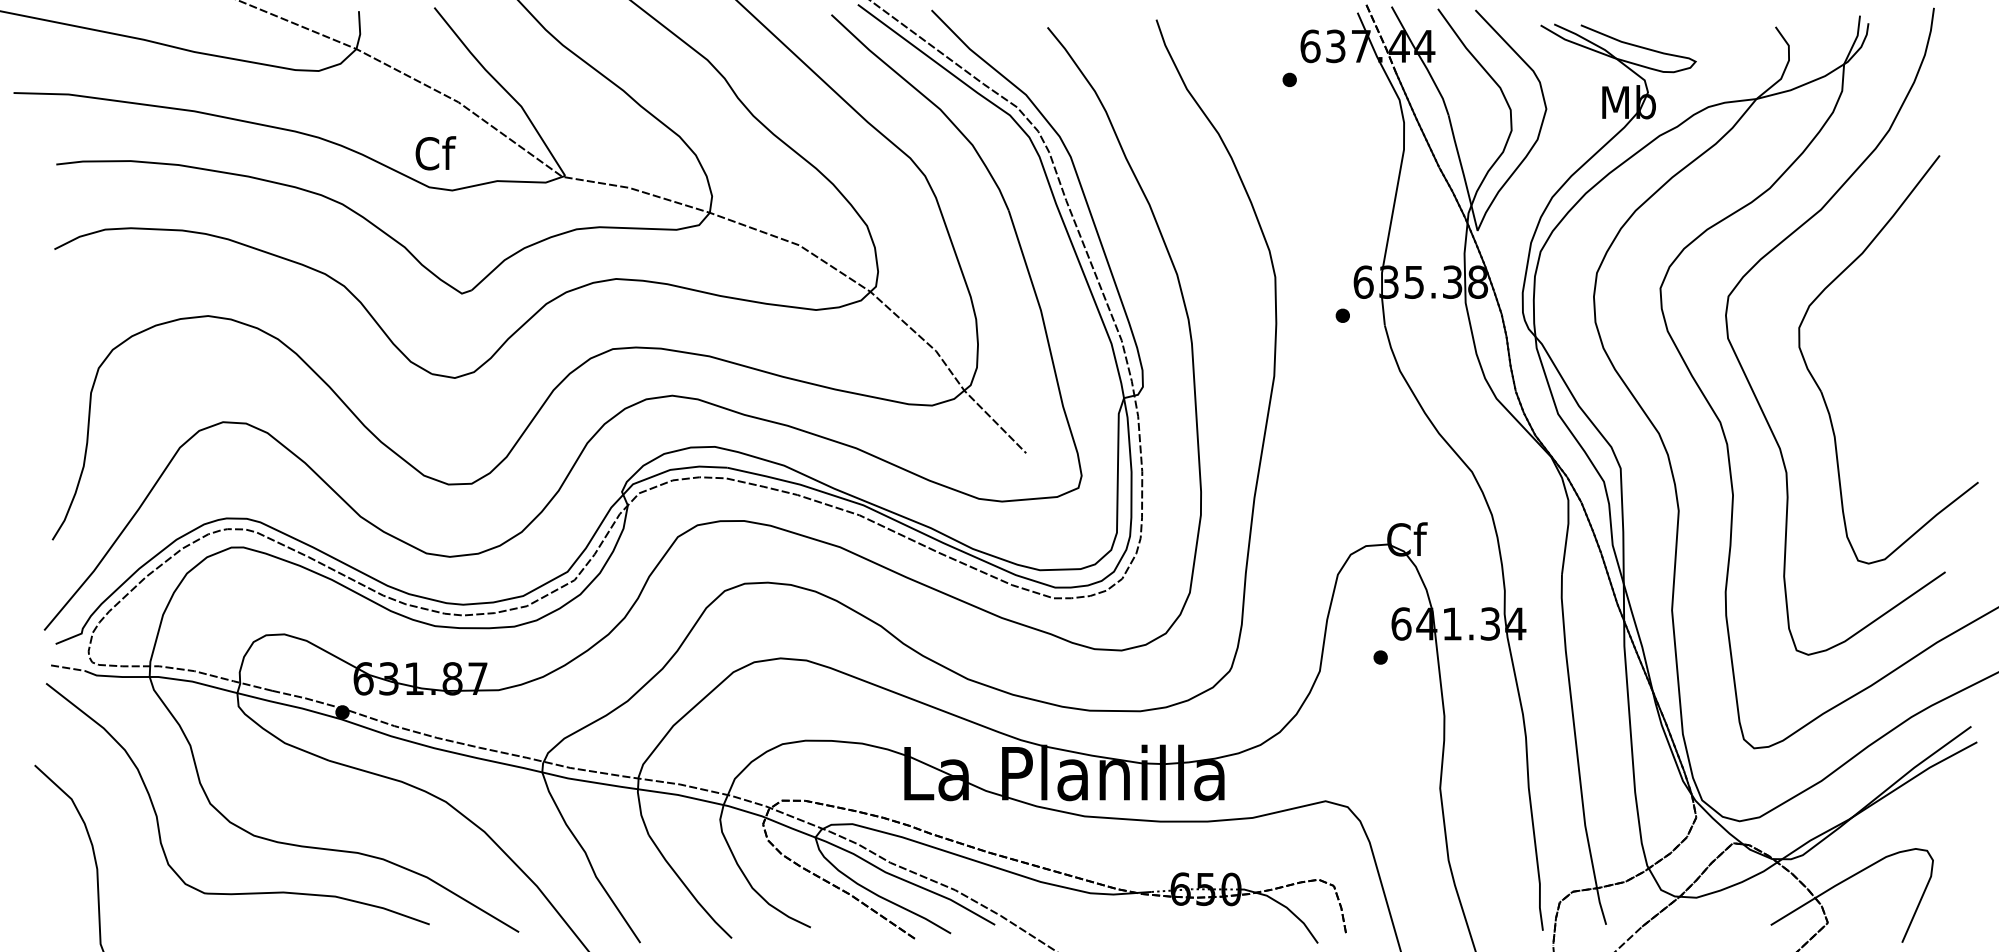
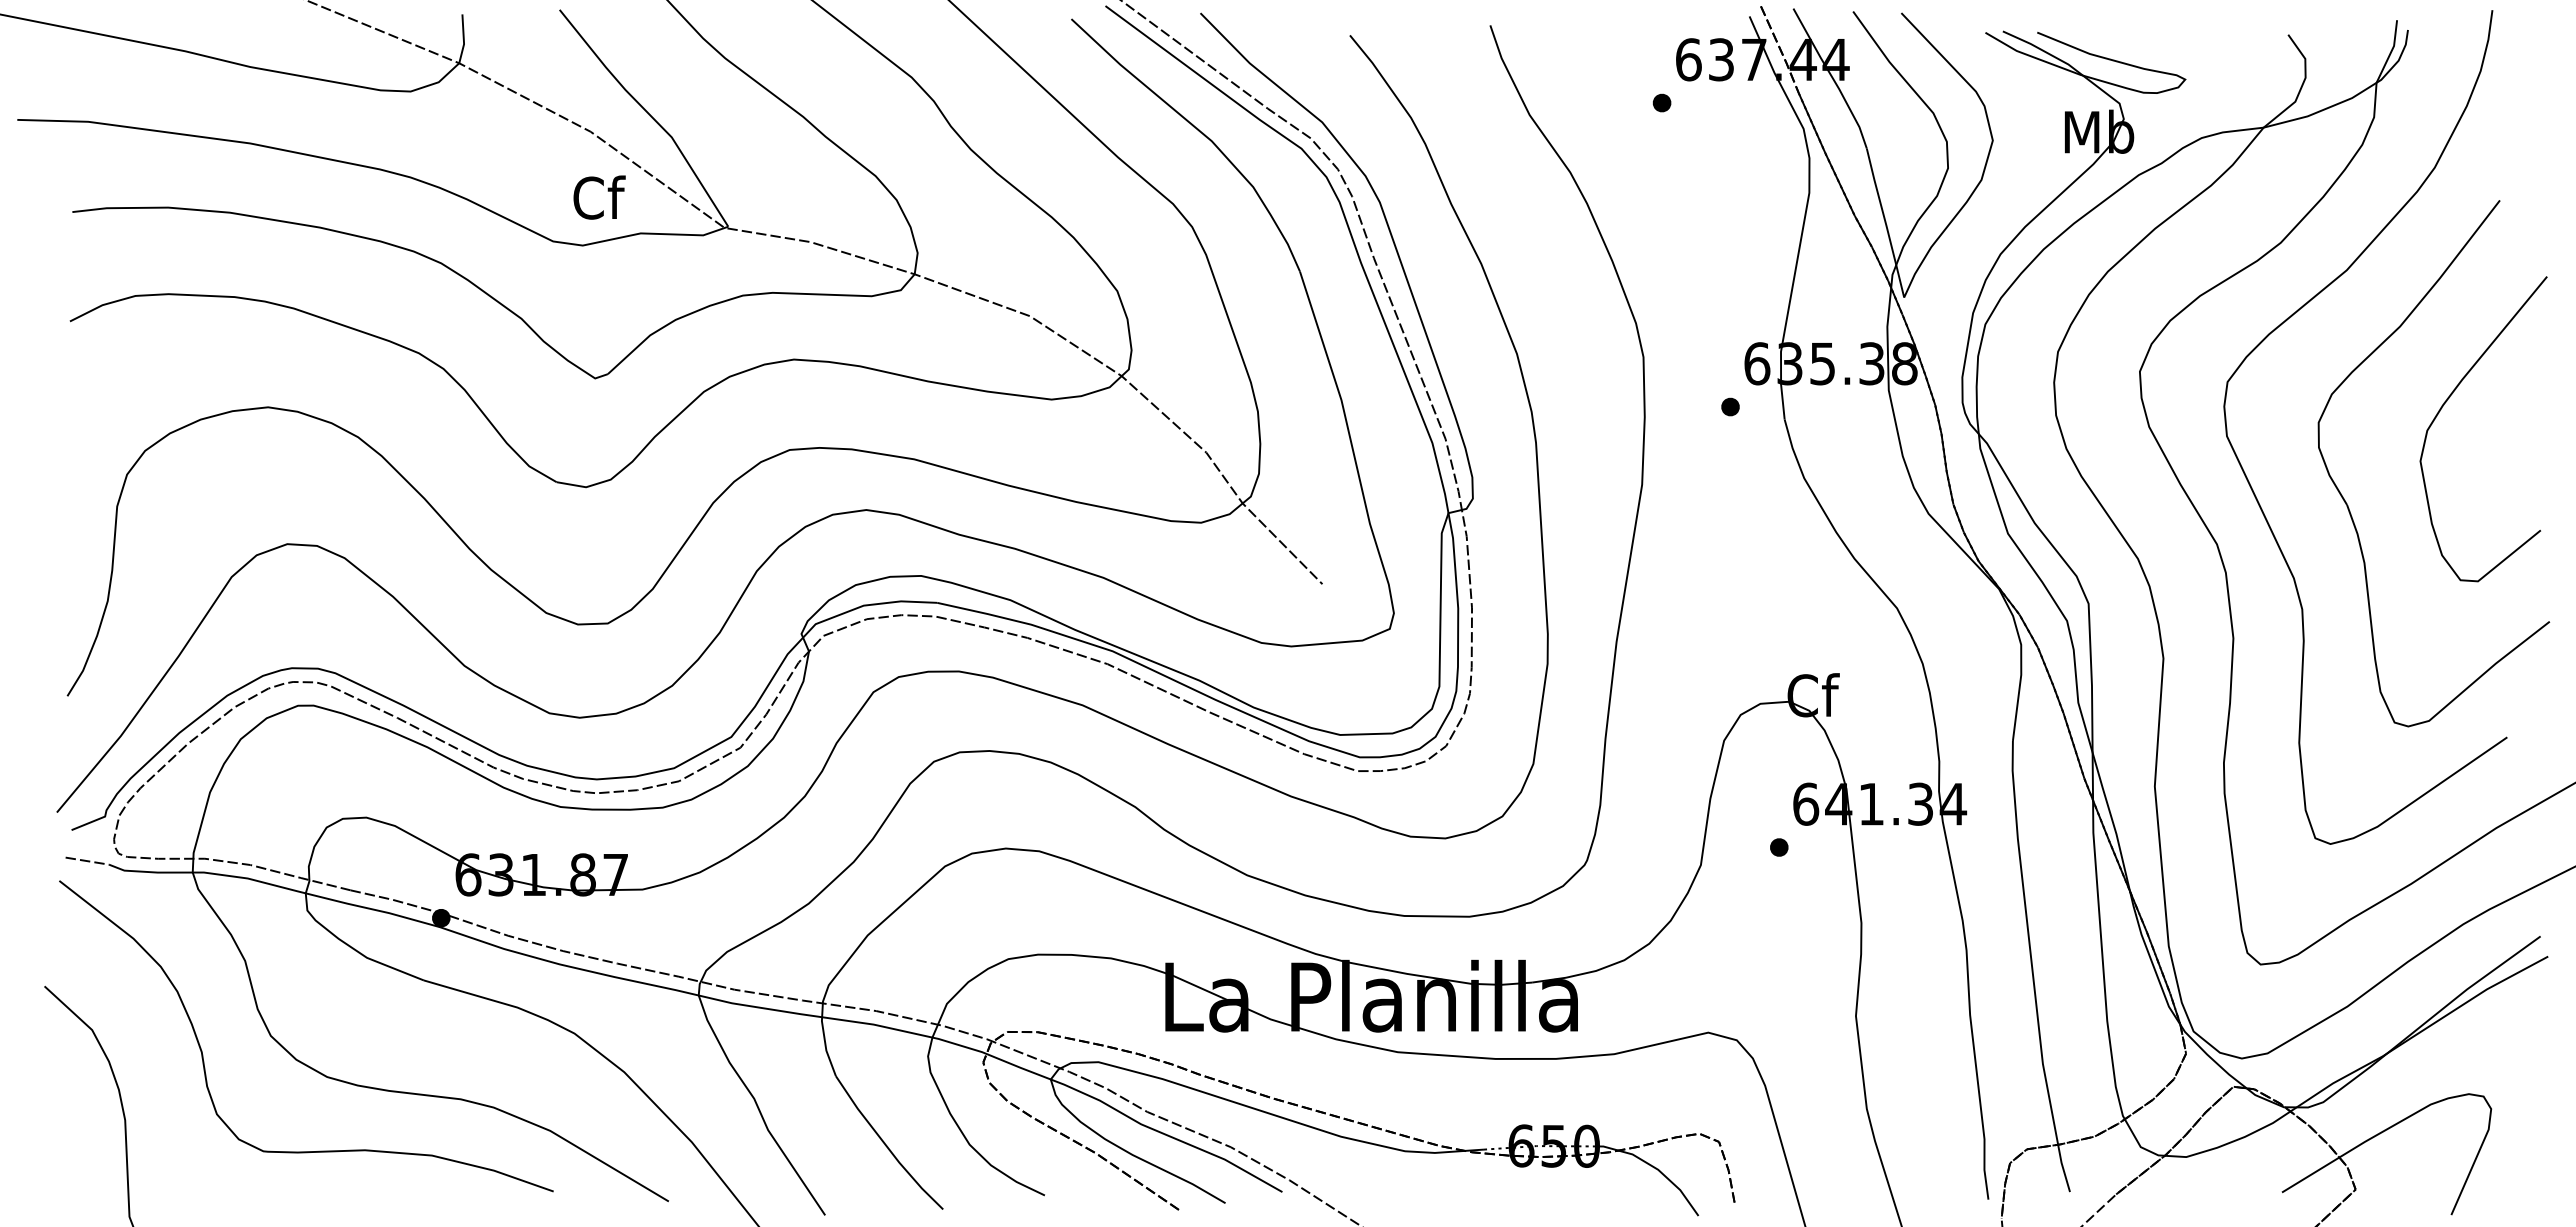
text: (435, 153) -> (599, 197), moved
curve: (1899, 311) -> (2447, 401), added

